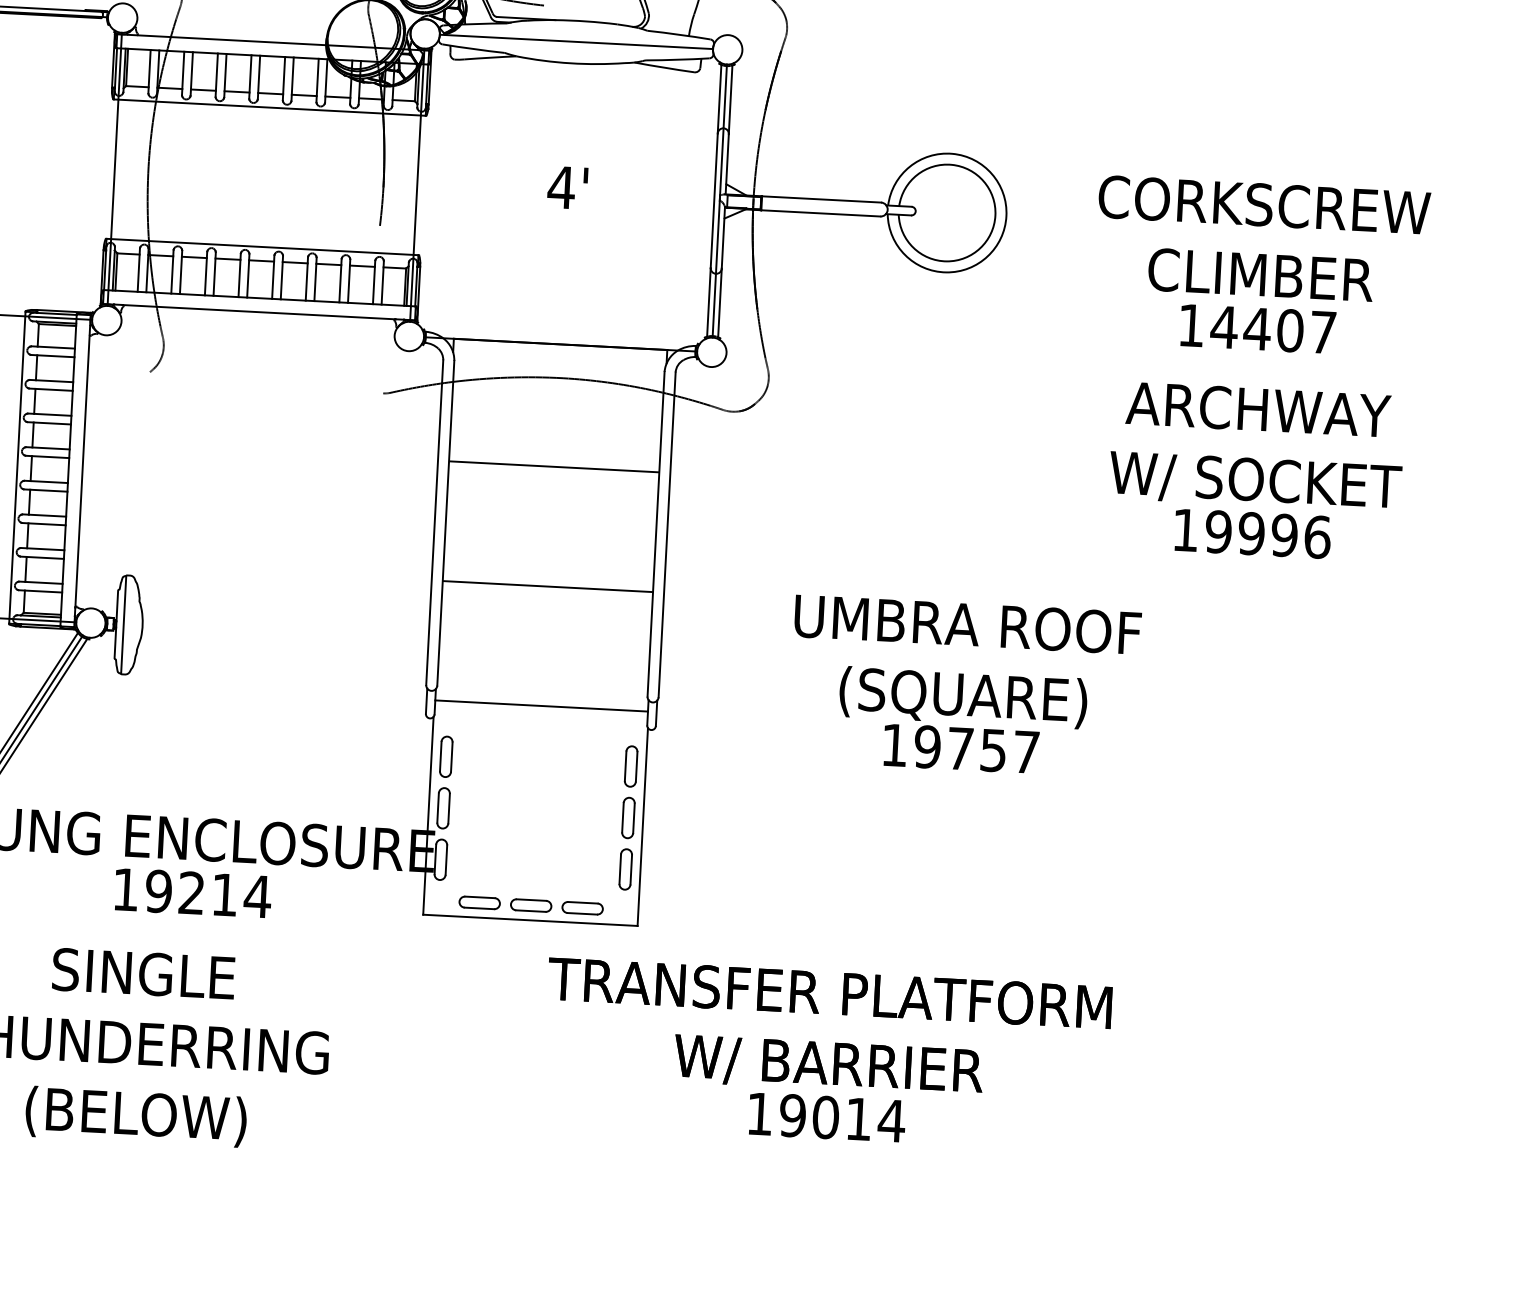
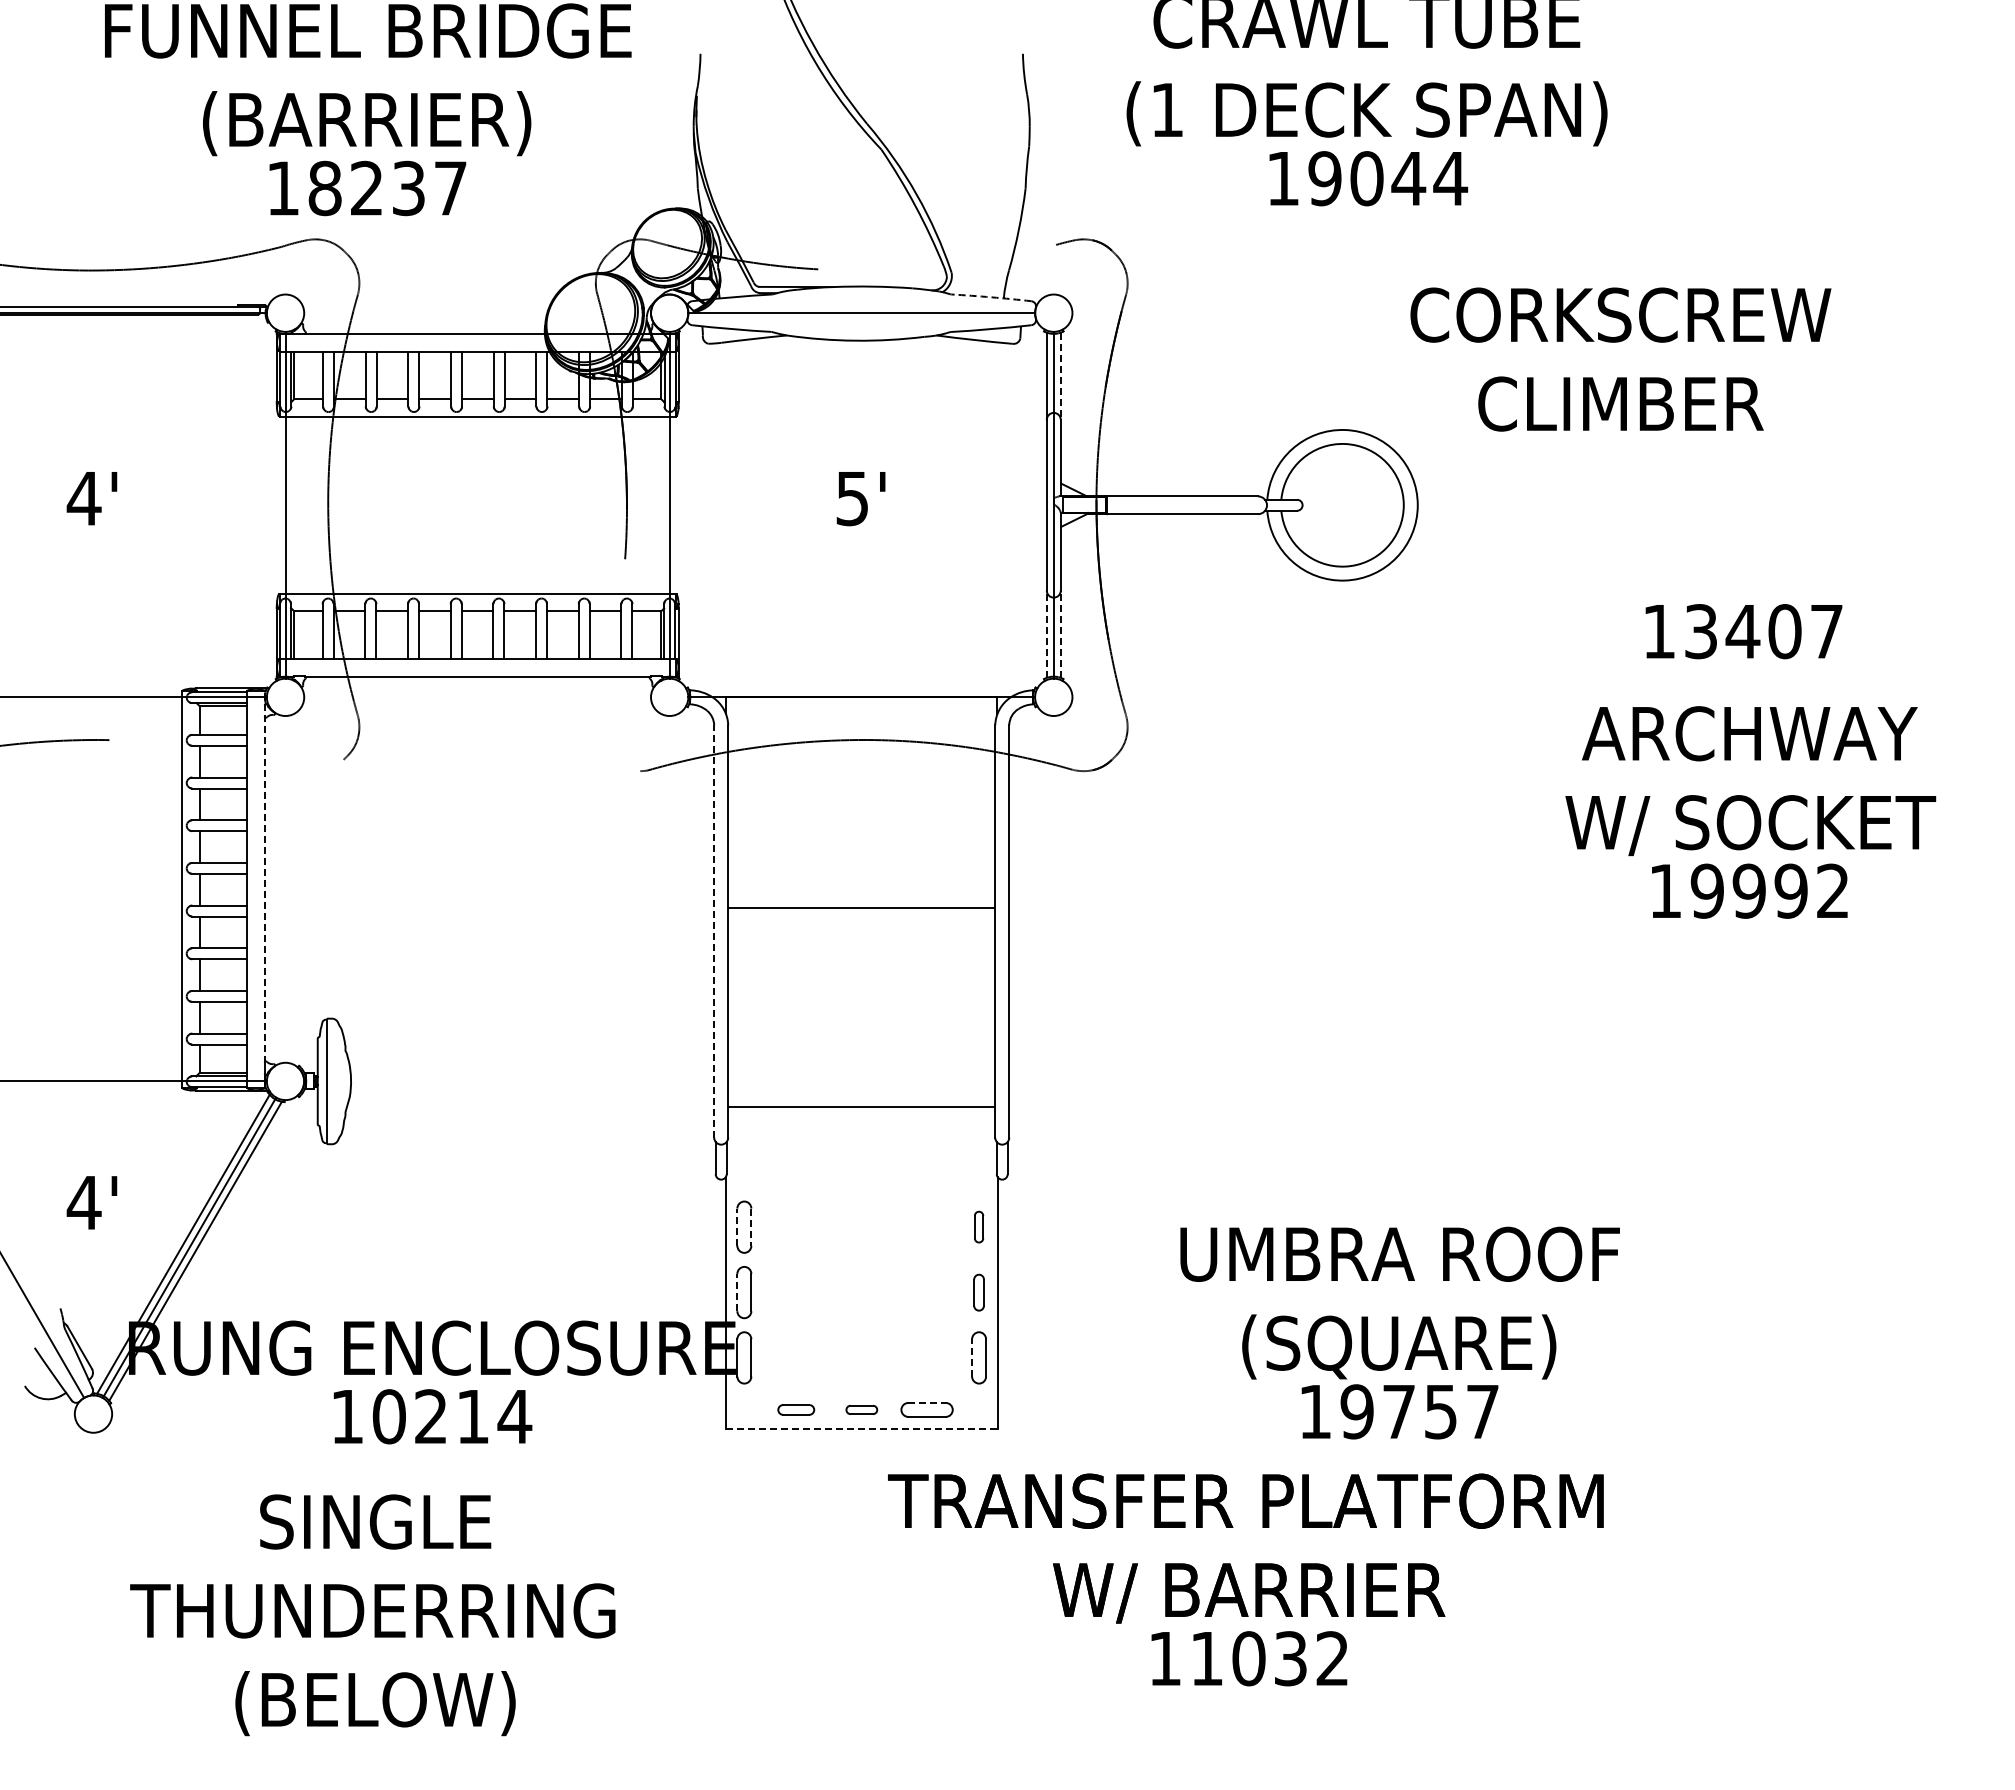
arc: (679, 34) -> (991, 297), solid -> dashed
line: (730, 99) -> (1060, 376), solid -> dashed
text: (561, 188) -> (852, 499), 4' -> 5'
text: (1262, 239) -> (1620, 359), moved
line: (708, 302) -> (1046, 634), solid -> dashed
line: (719, 303) -> (1060, 634), solid -> dashed
text: (1223, 327) -> (1700, 631), 14407 -> 13407
line: (82, 461) -> (264, 877), solid -> dashed
line: (554, 466) -> (861, 907), moved
line: (435, 521) -> (714, 930), solid -> dashed
text: (1317, 536) -> (1833, 890), 19996 -> 19992
line: (547, 586) -> (861, 1106), moved
text: (964, 686) -> (1399, 1332), moved
line: (541, 706) -> (861, 1156), removed
line: (440, 756) -> (737, 1227), solid -> dashed
line: (451, 757) -> (751, 1227), solid -> dashed
part: (630, 765) -> (978, 1226), size x0.6
line: (438, 807) -> (737, 1292), solid -> dashed
part: (627, 817) -> (978, 1292), size x0.7
line: (620, 868) -> (972, 1357), solid -> dashed
text: (158, 891) -> (388, 1416), 19214 -> 10214
part: (479, 902) -> (795, 1409), size x0.7
line: (583, 902) -> (927, 1402), solid -> dashed
part: (531, 905) -> (861, 1409), size x0.6
line: (531, 920) -> (862, 1428), solid -> dashed
text: (842, 1118) -> (1270, 1658), 19014 -> 11032

